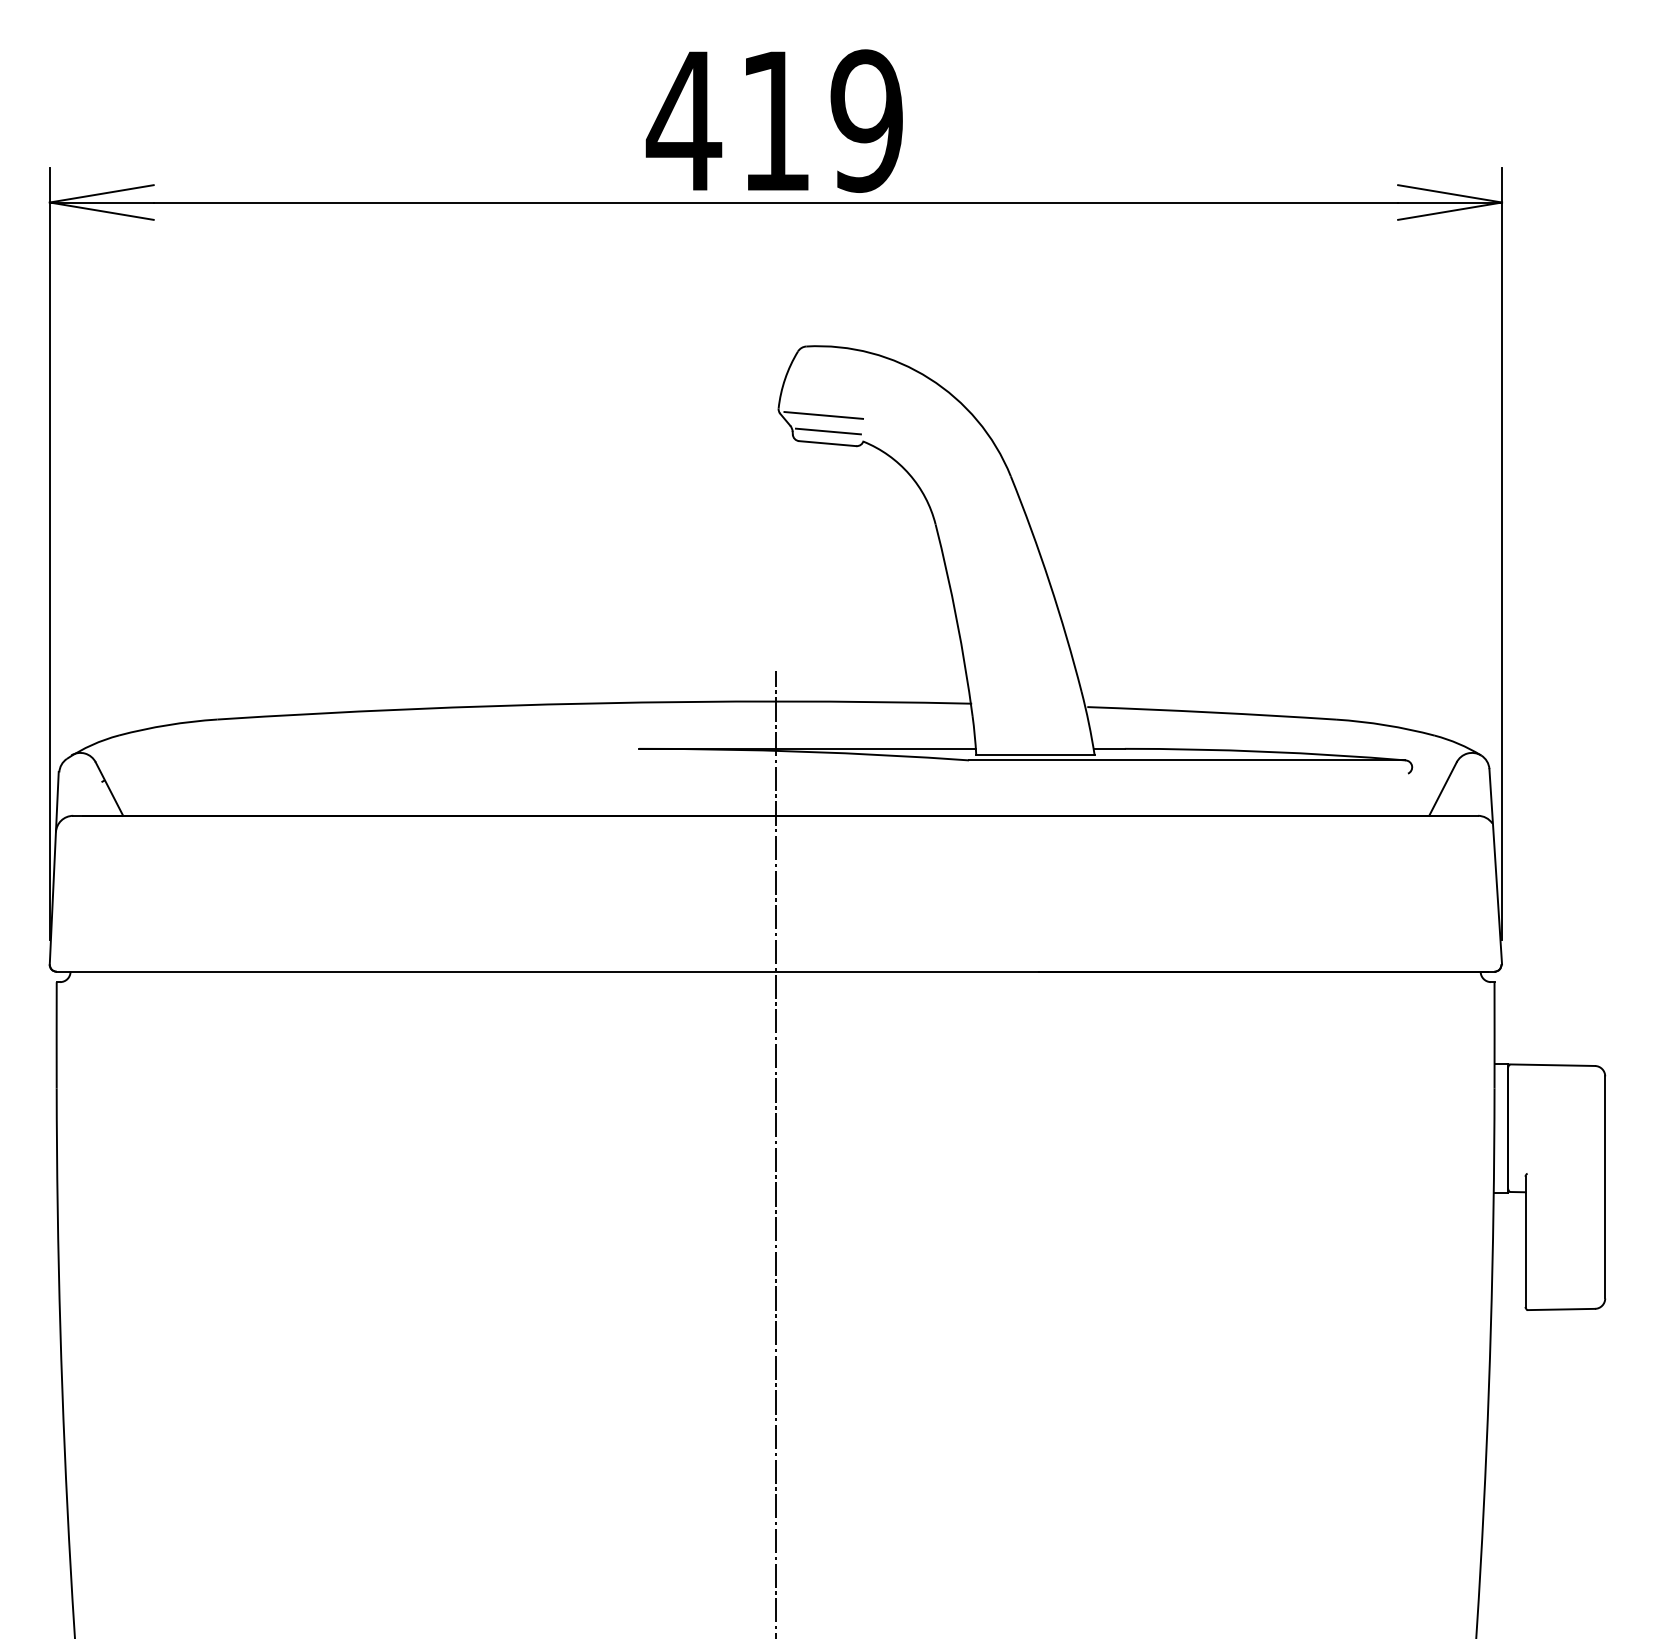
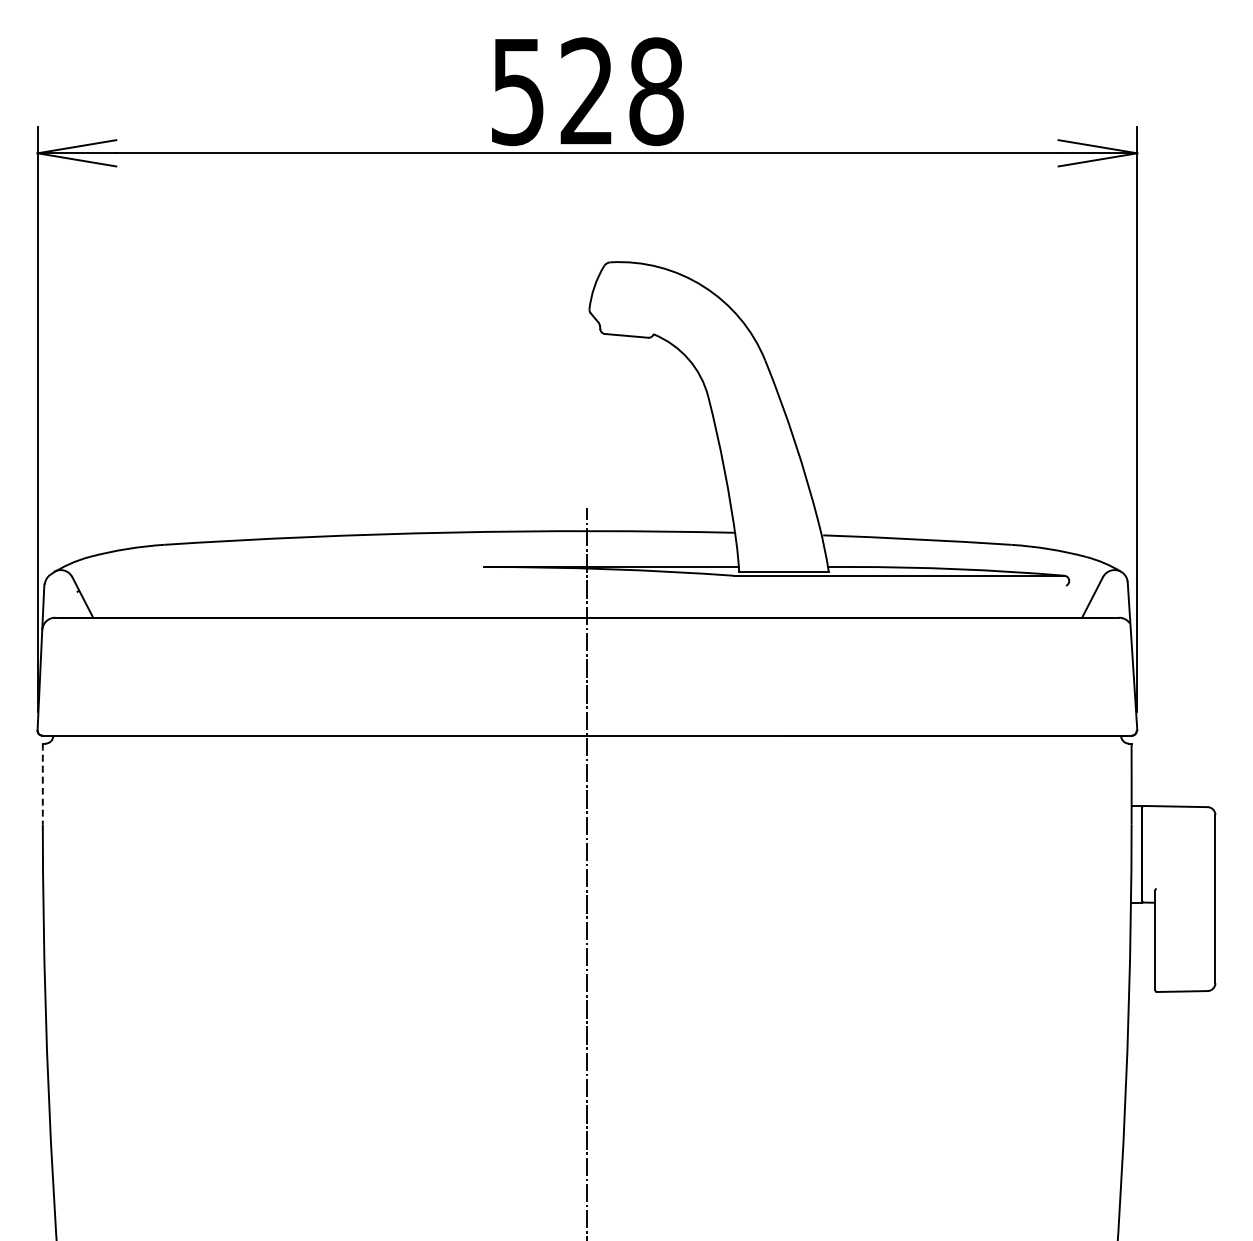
text: (774, 120) -> (586, 91), 419 -> 528
line: (823, 415) -> (623, 314), removed
line: (827, 431) -> (626, 326), removed
arc: (56, 1034) -> (42, 783), solid -> dashed

